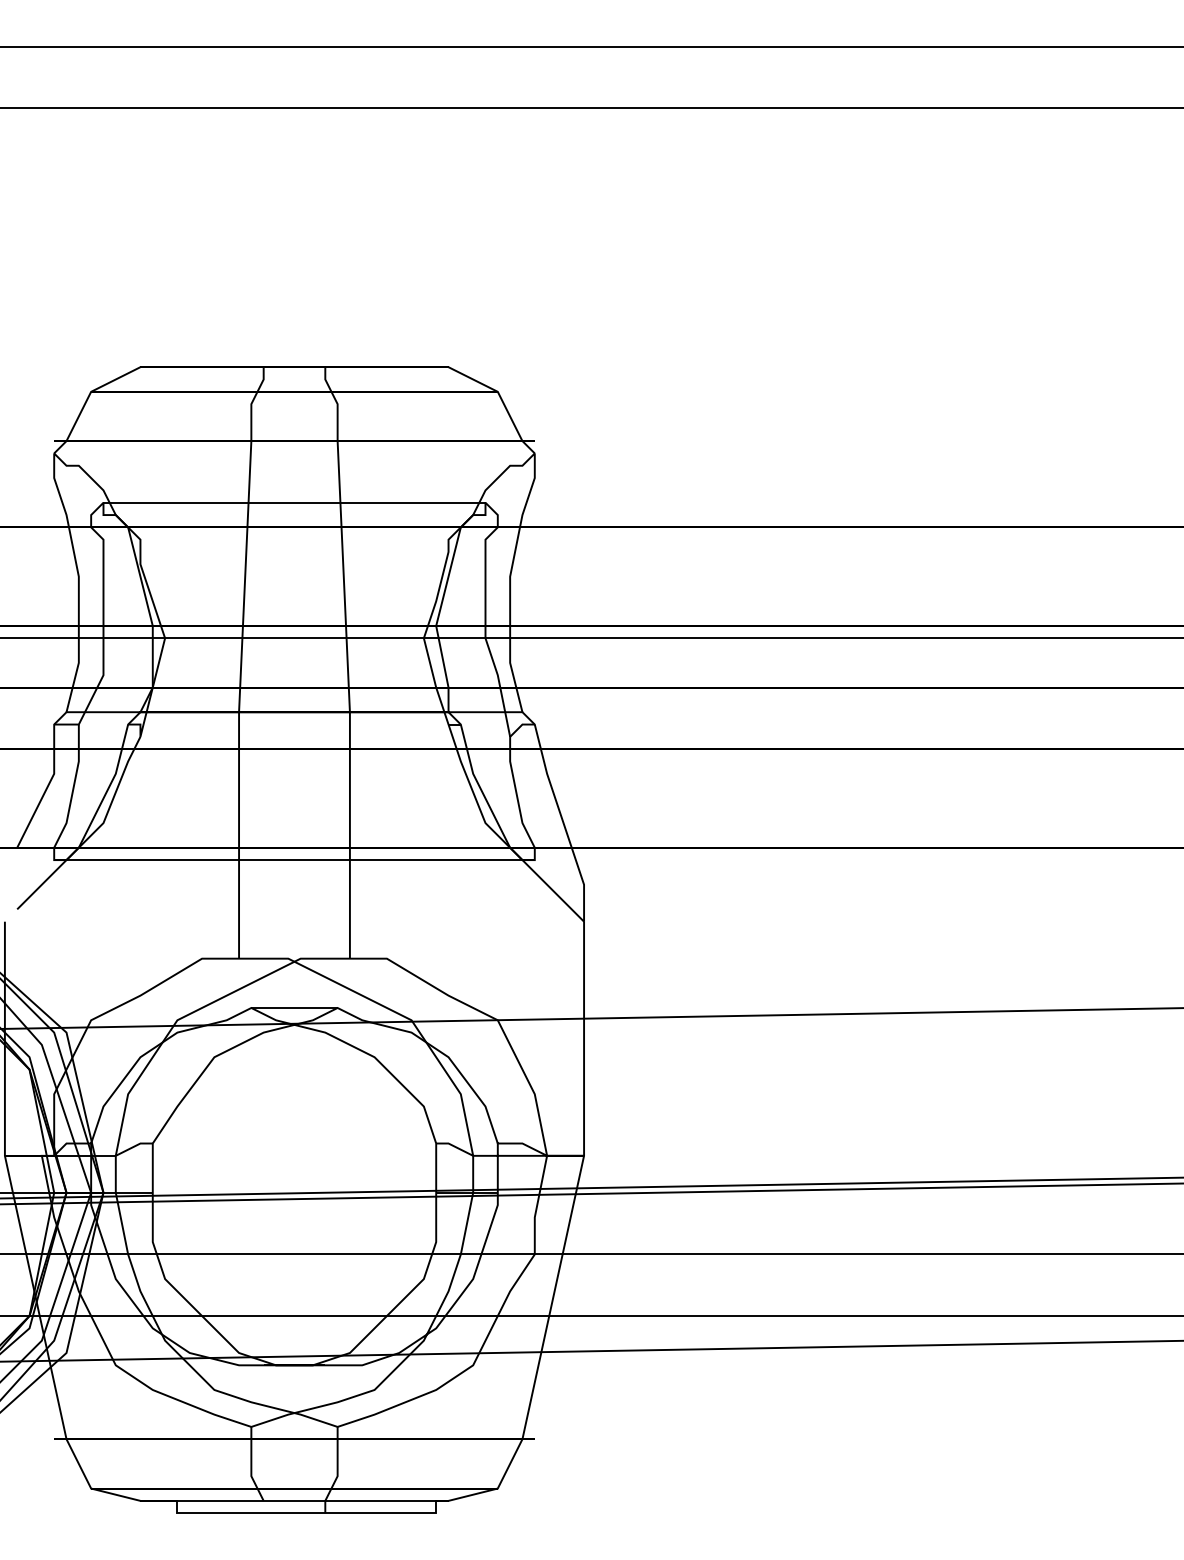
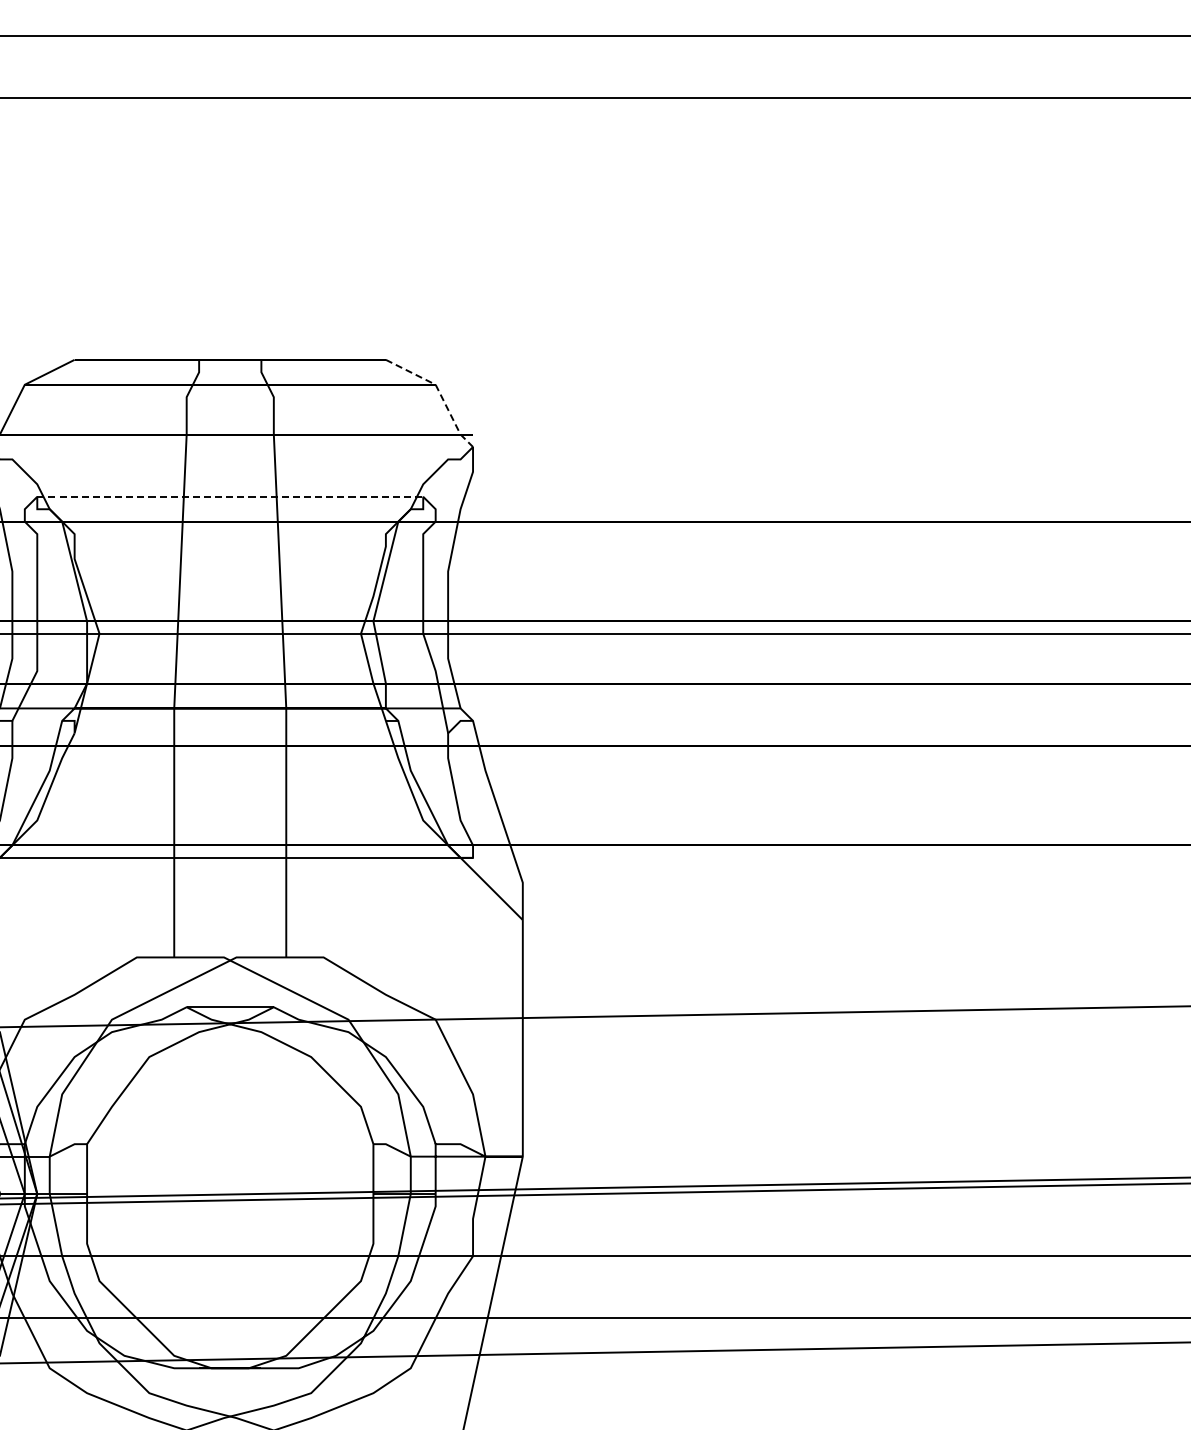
line: (501, 399) -> (439, 392), solid -> dashed
line: (294, 502) -> (230, 496), solid -> dashed

